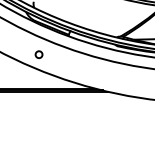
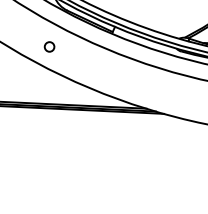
circle: (38, 54) -> (48, 46), moved

